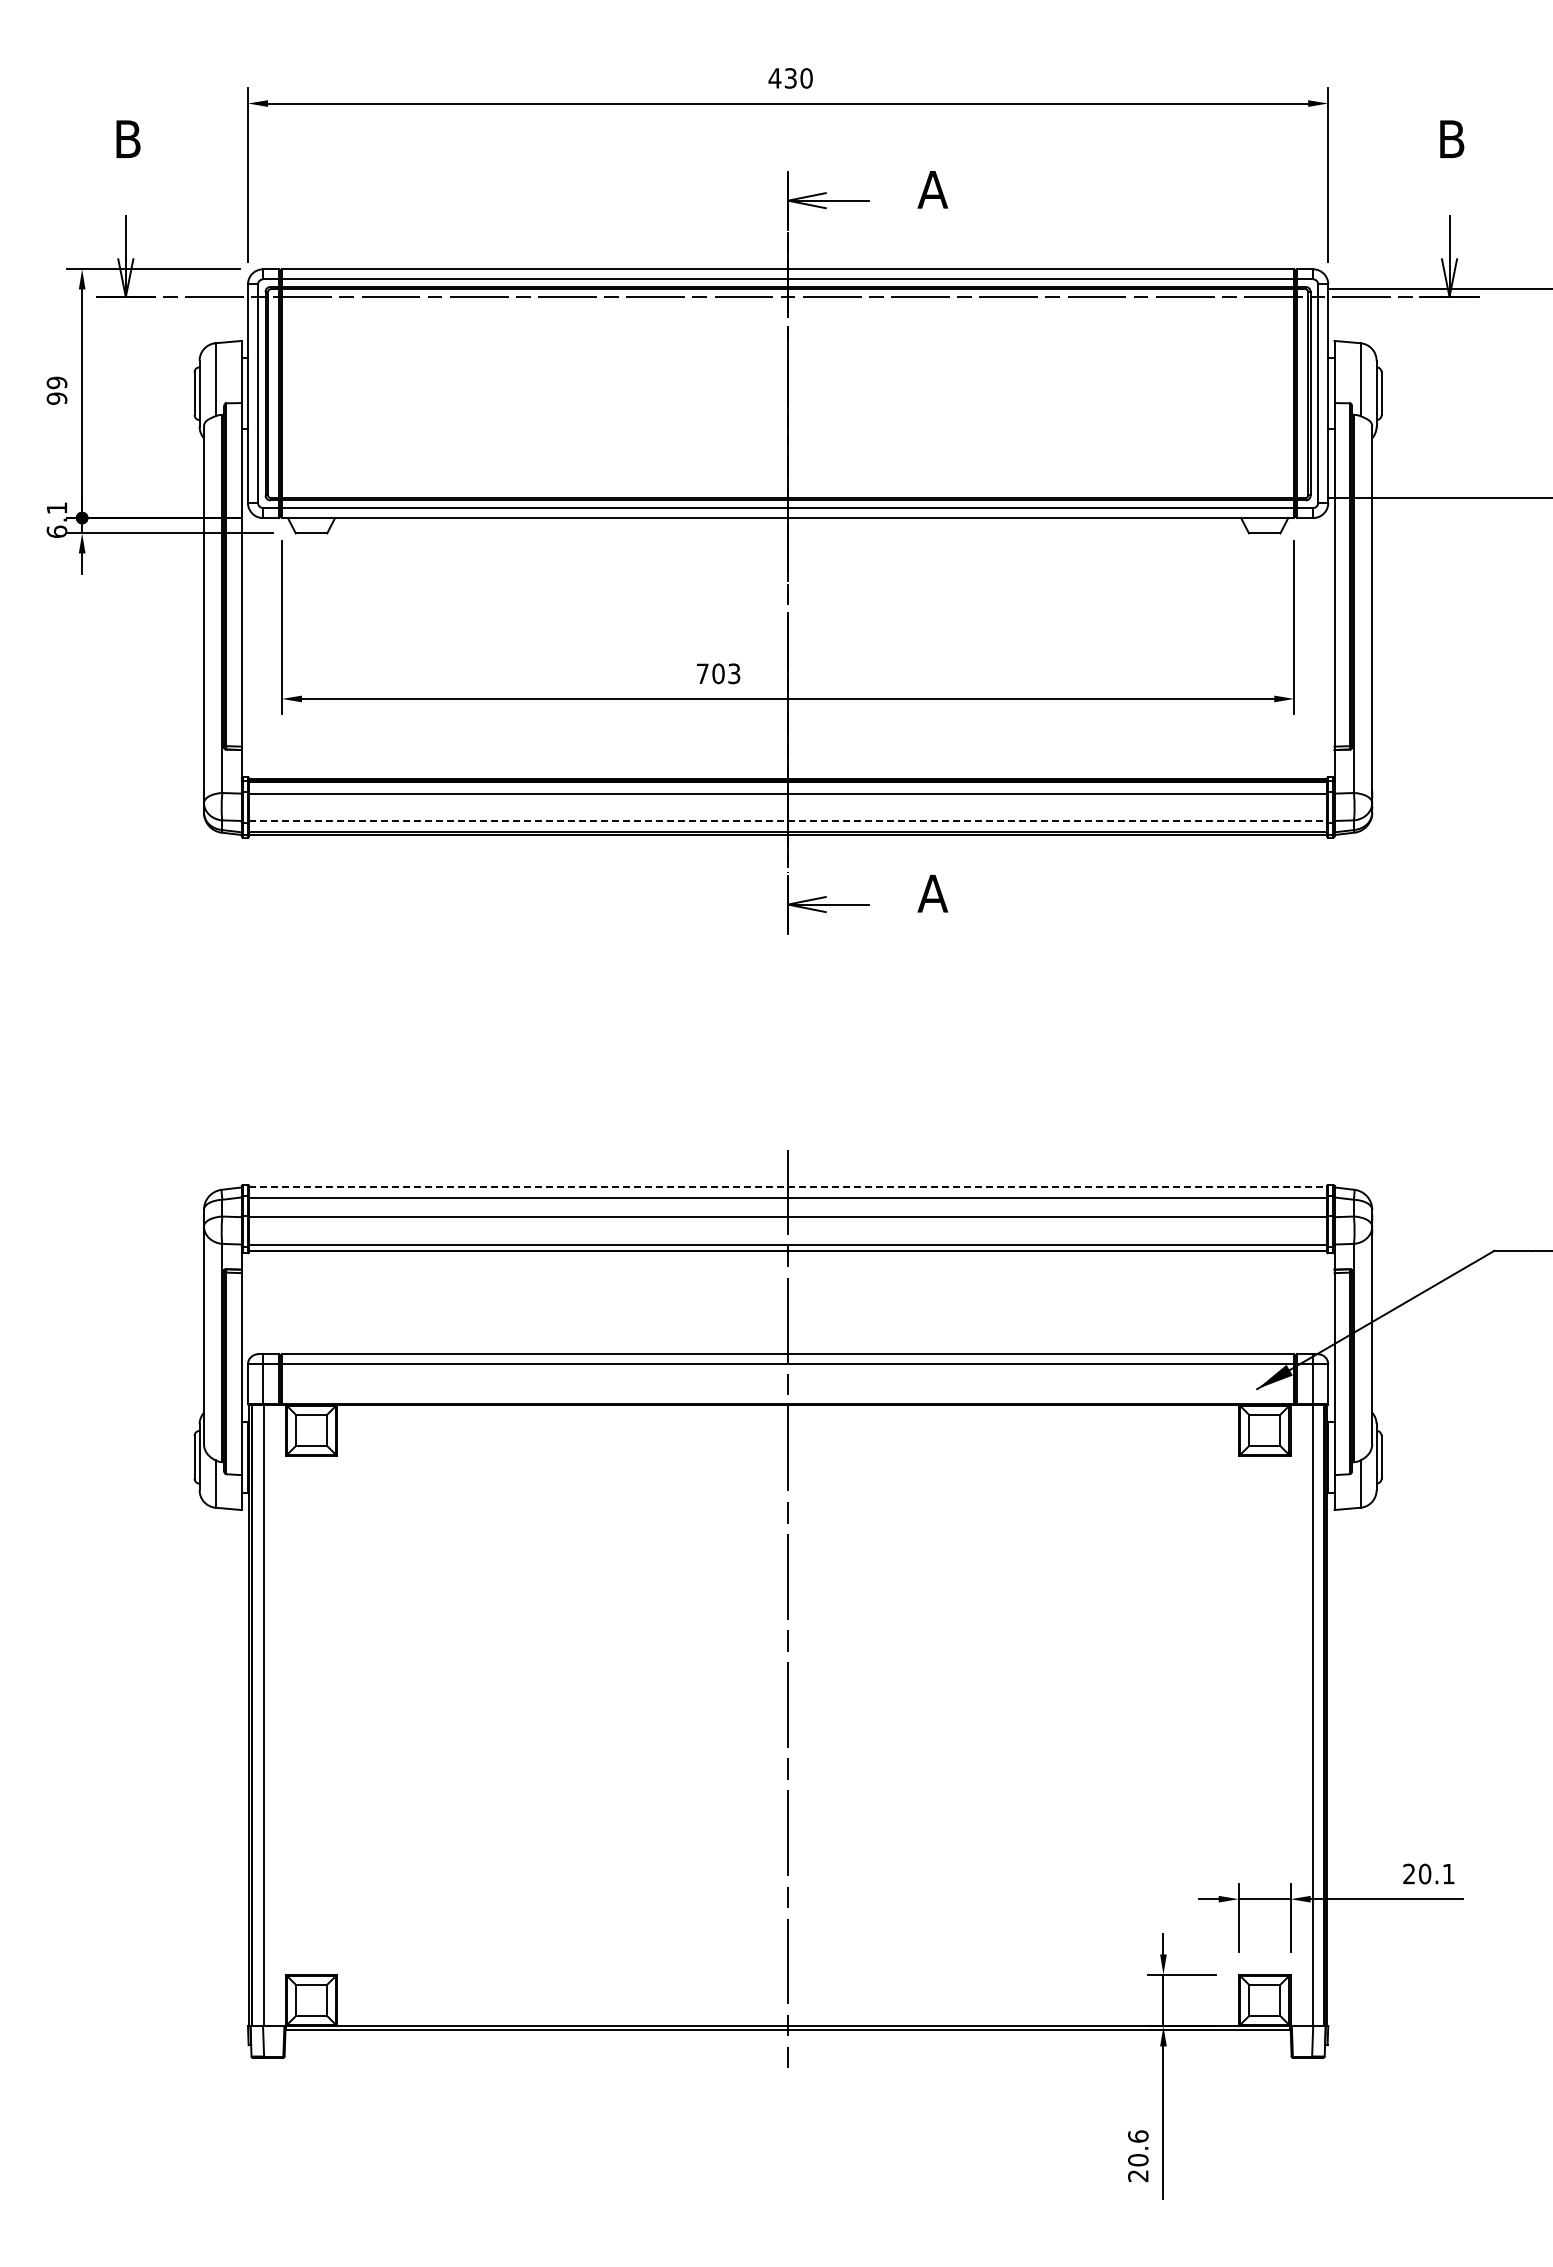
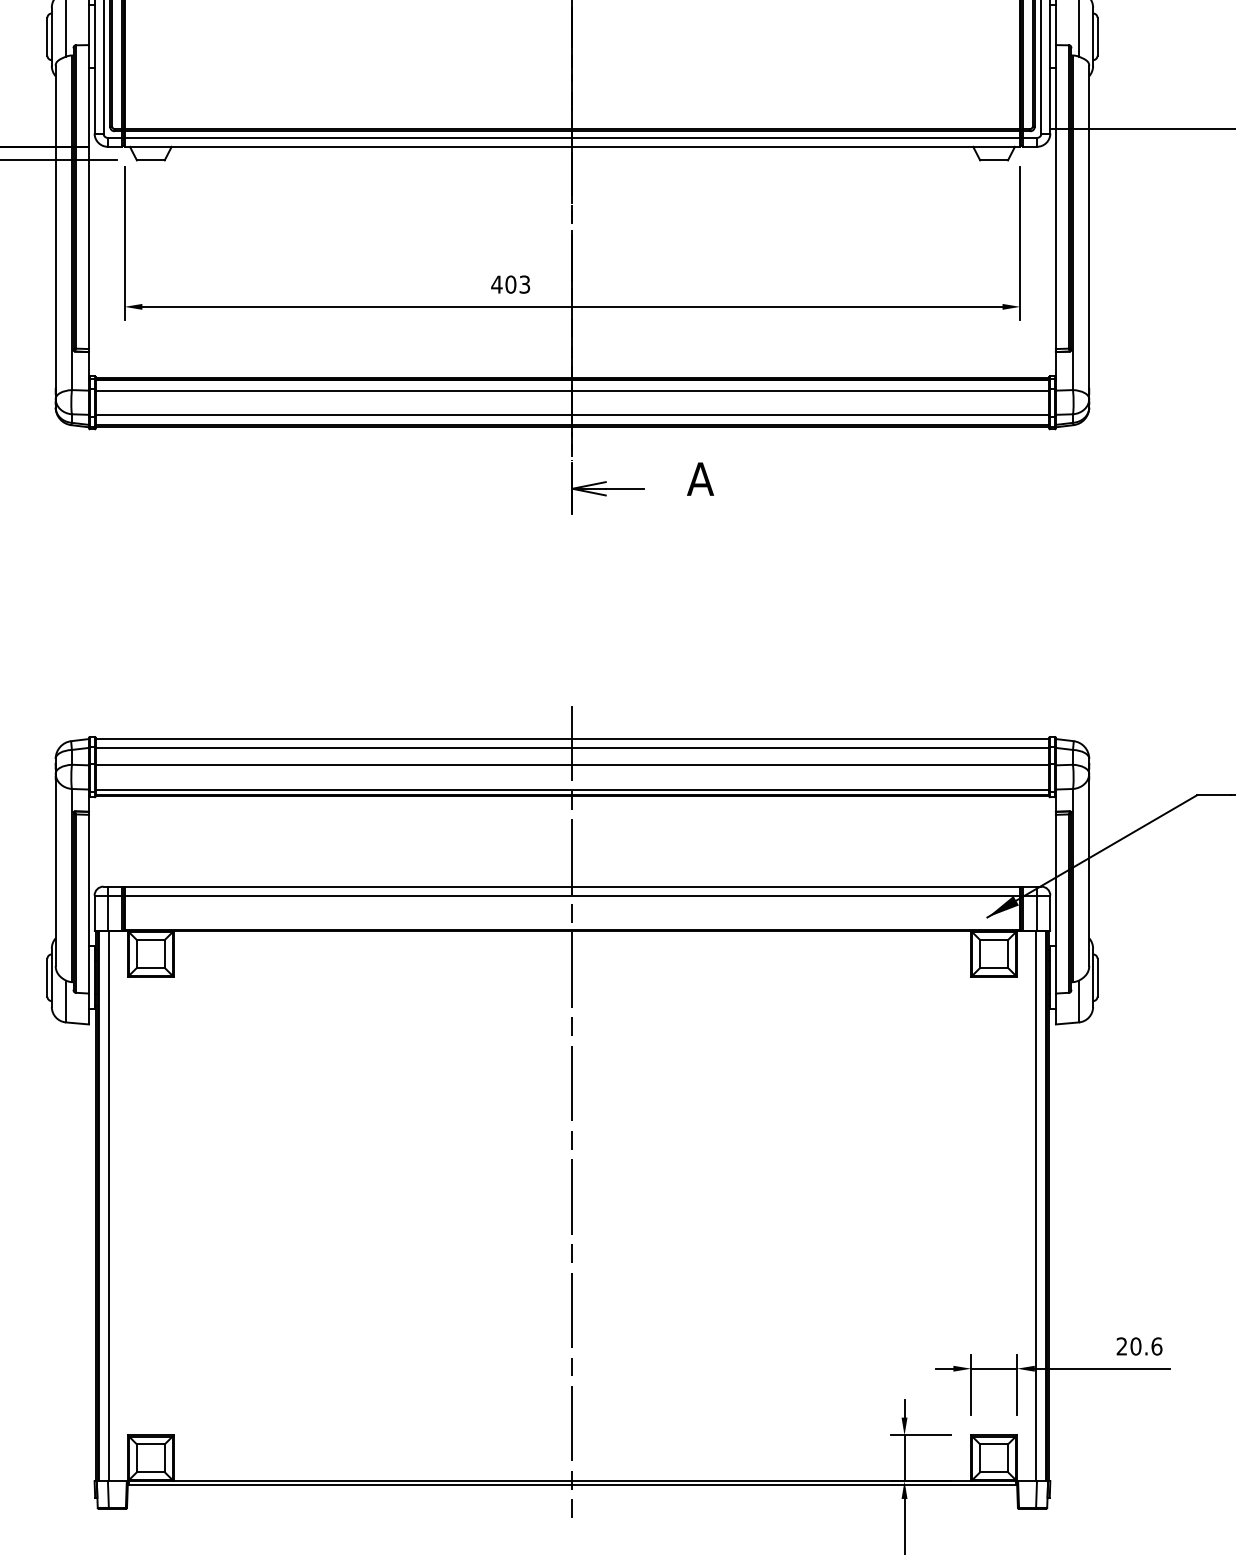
text: (702, 673) -> (496, 284), 703 -> 403
line: (788, 821) -> (572, 415), dashed -> solid
line: (788, 1187) -> (572, 739), dashed -> solid
text: (1448, 1873) -> (1156, 1345), 20.1 -> 20.6

